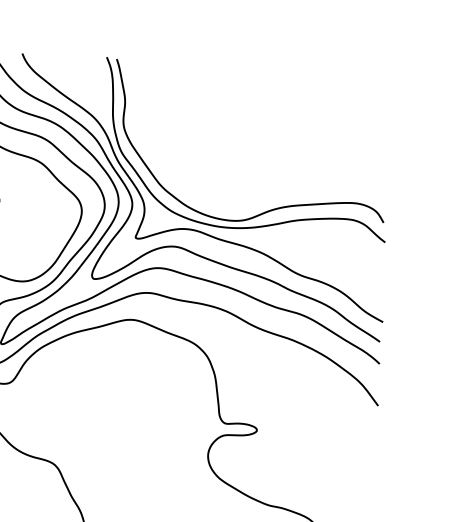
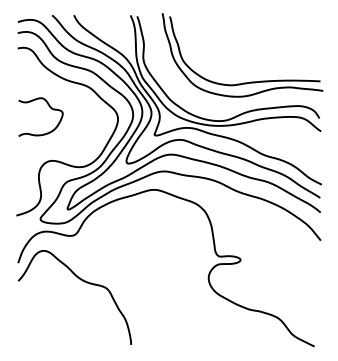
part: (271, 164) -> (243, 82), added

